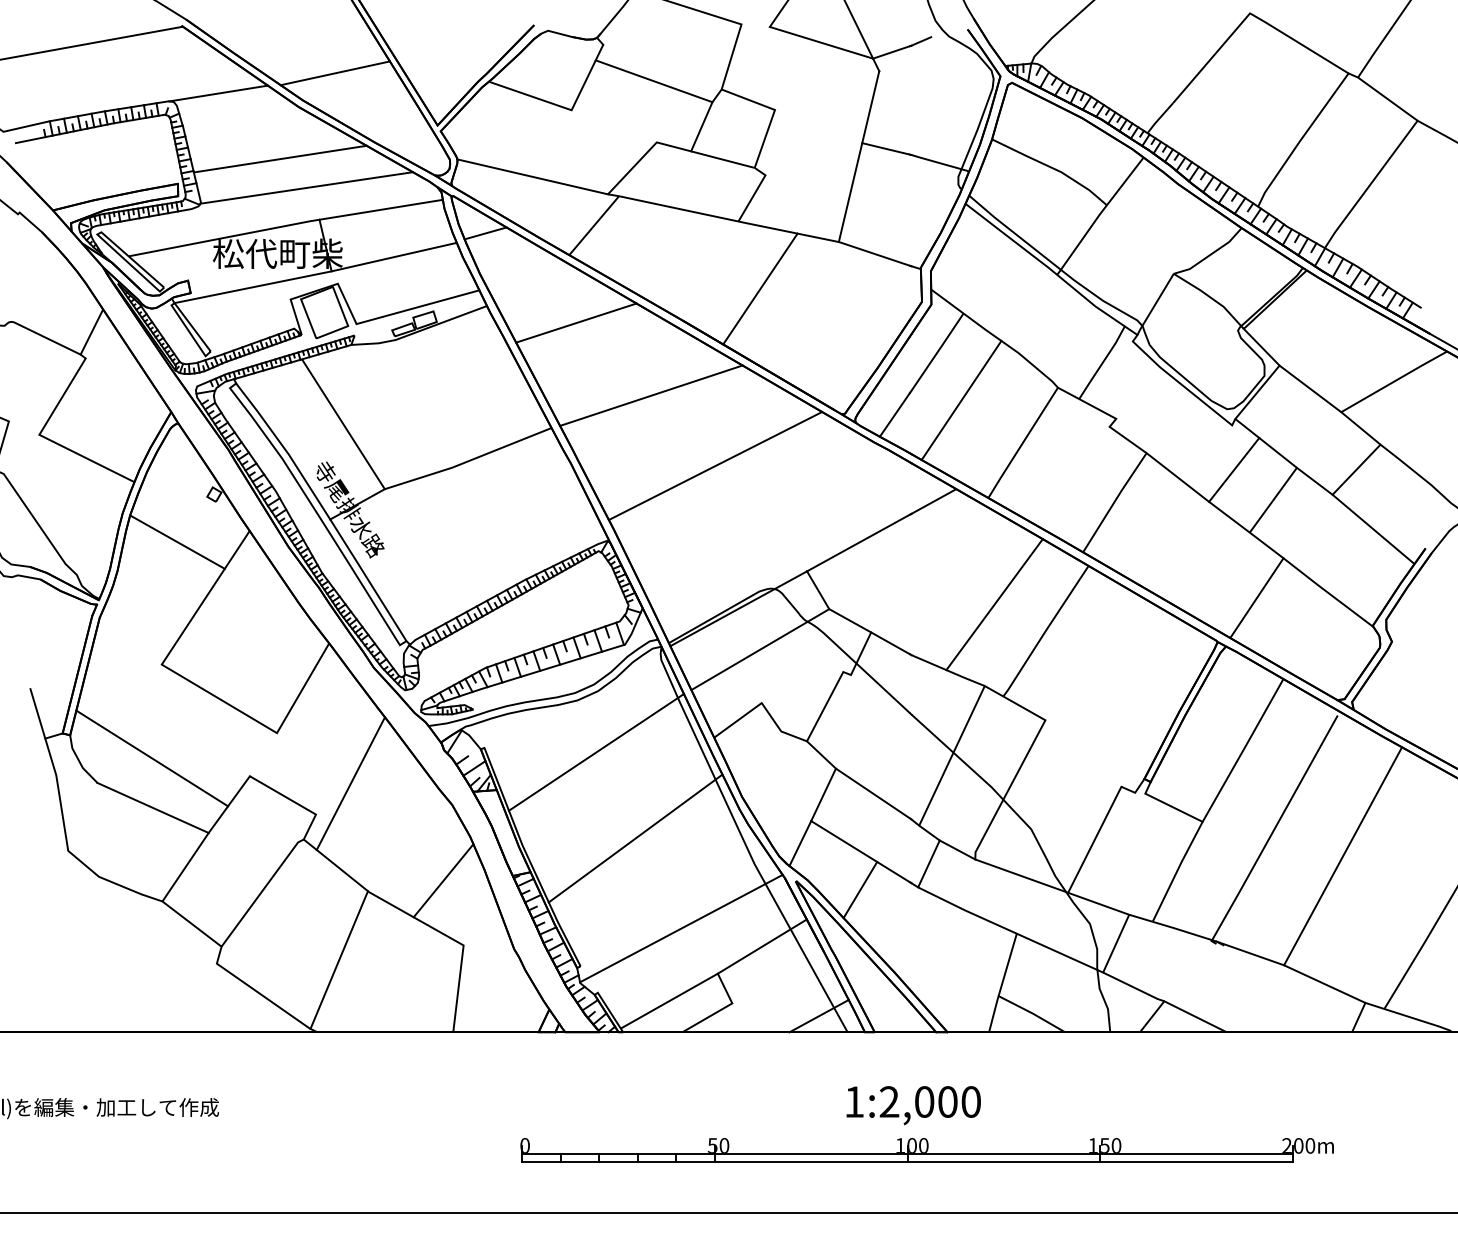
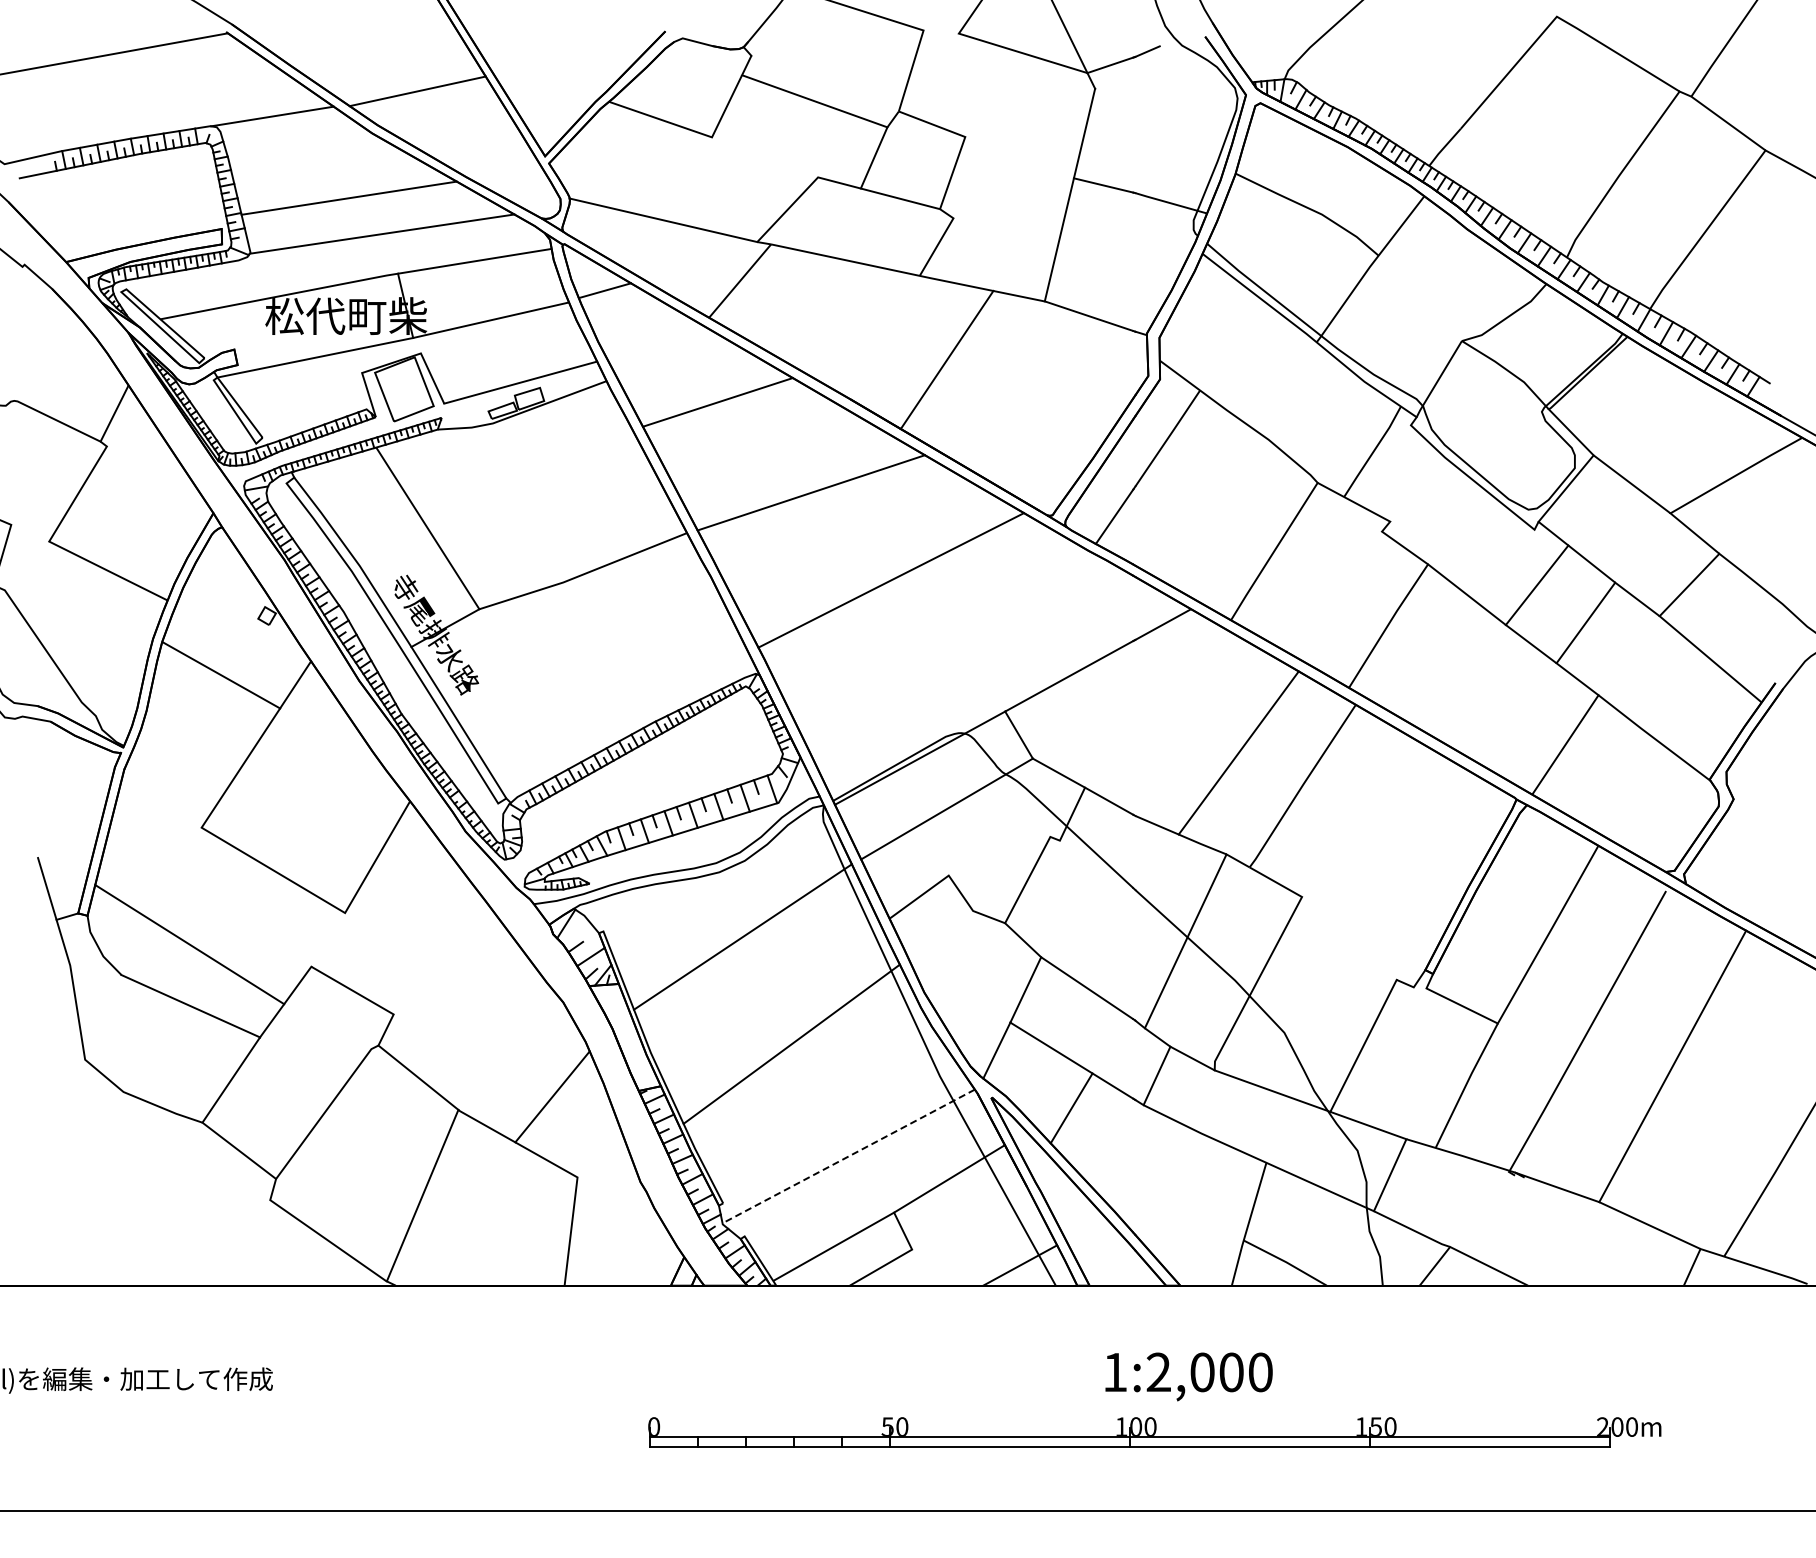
line: (961, 400) -> (1197, 498), removed
line: (350, 783) -> (436, 975), removed
line: (681, 928) -> (848, 1156), solid -> dashed
text: (913, 1105) -> (1188, 1376), moved

